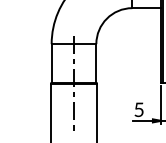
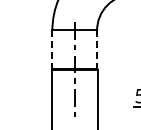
line: (51, 64) -> (52, 50), solid -> dashed
line: (96, 64) -> (97, 50), solid -> dashed

